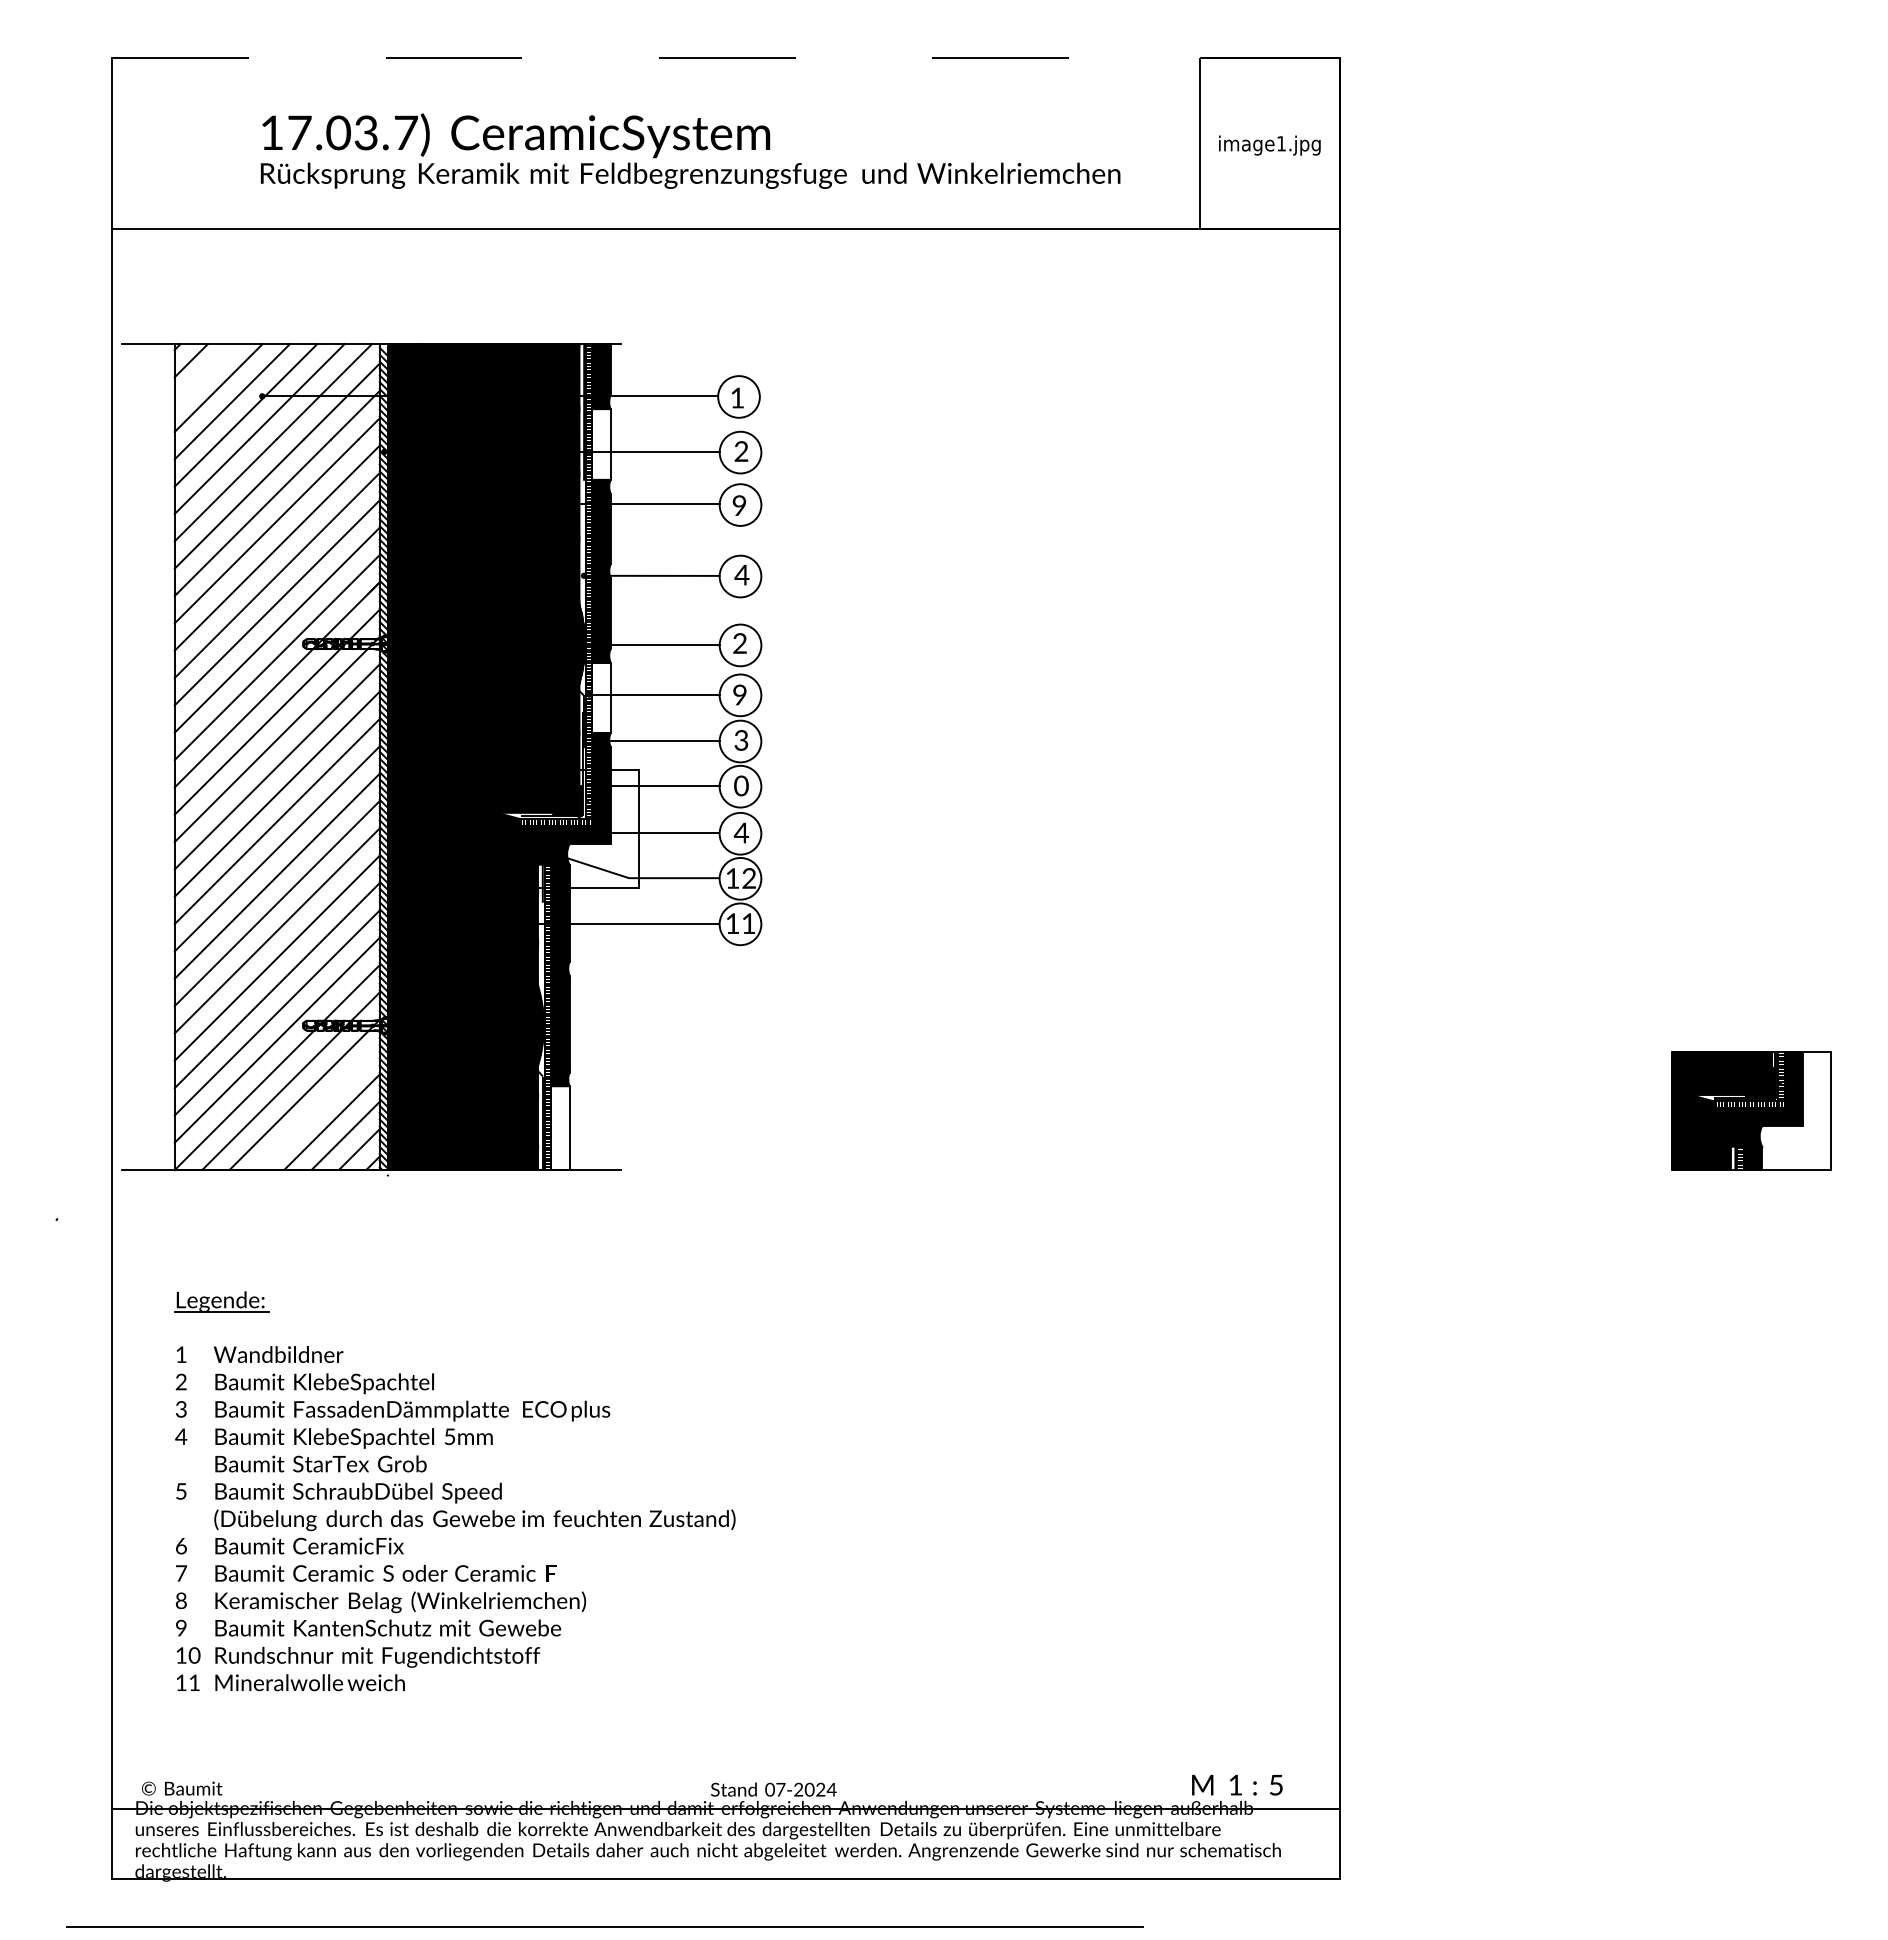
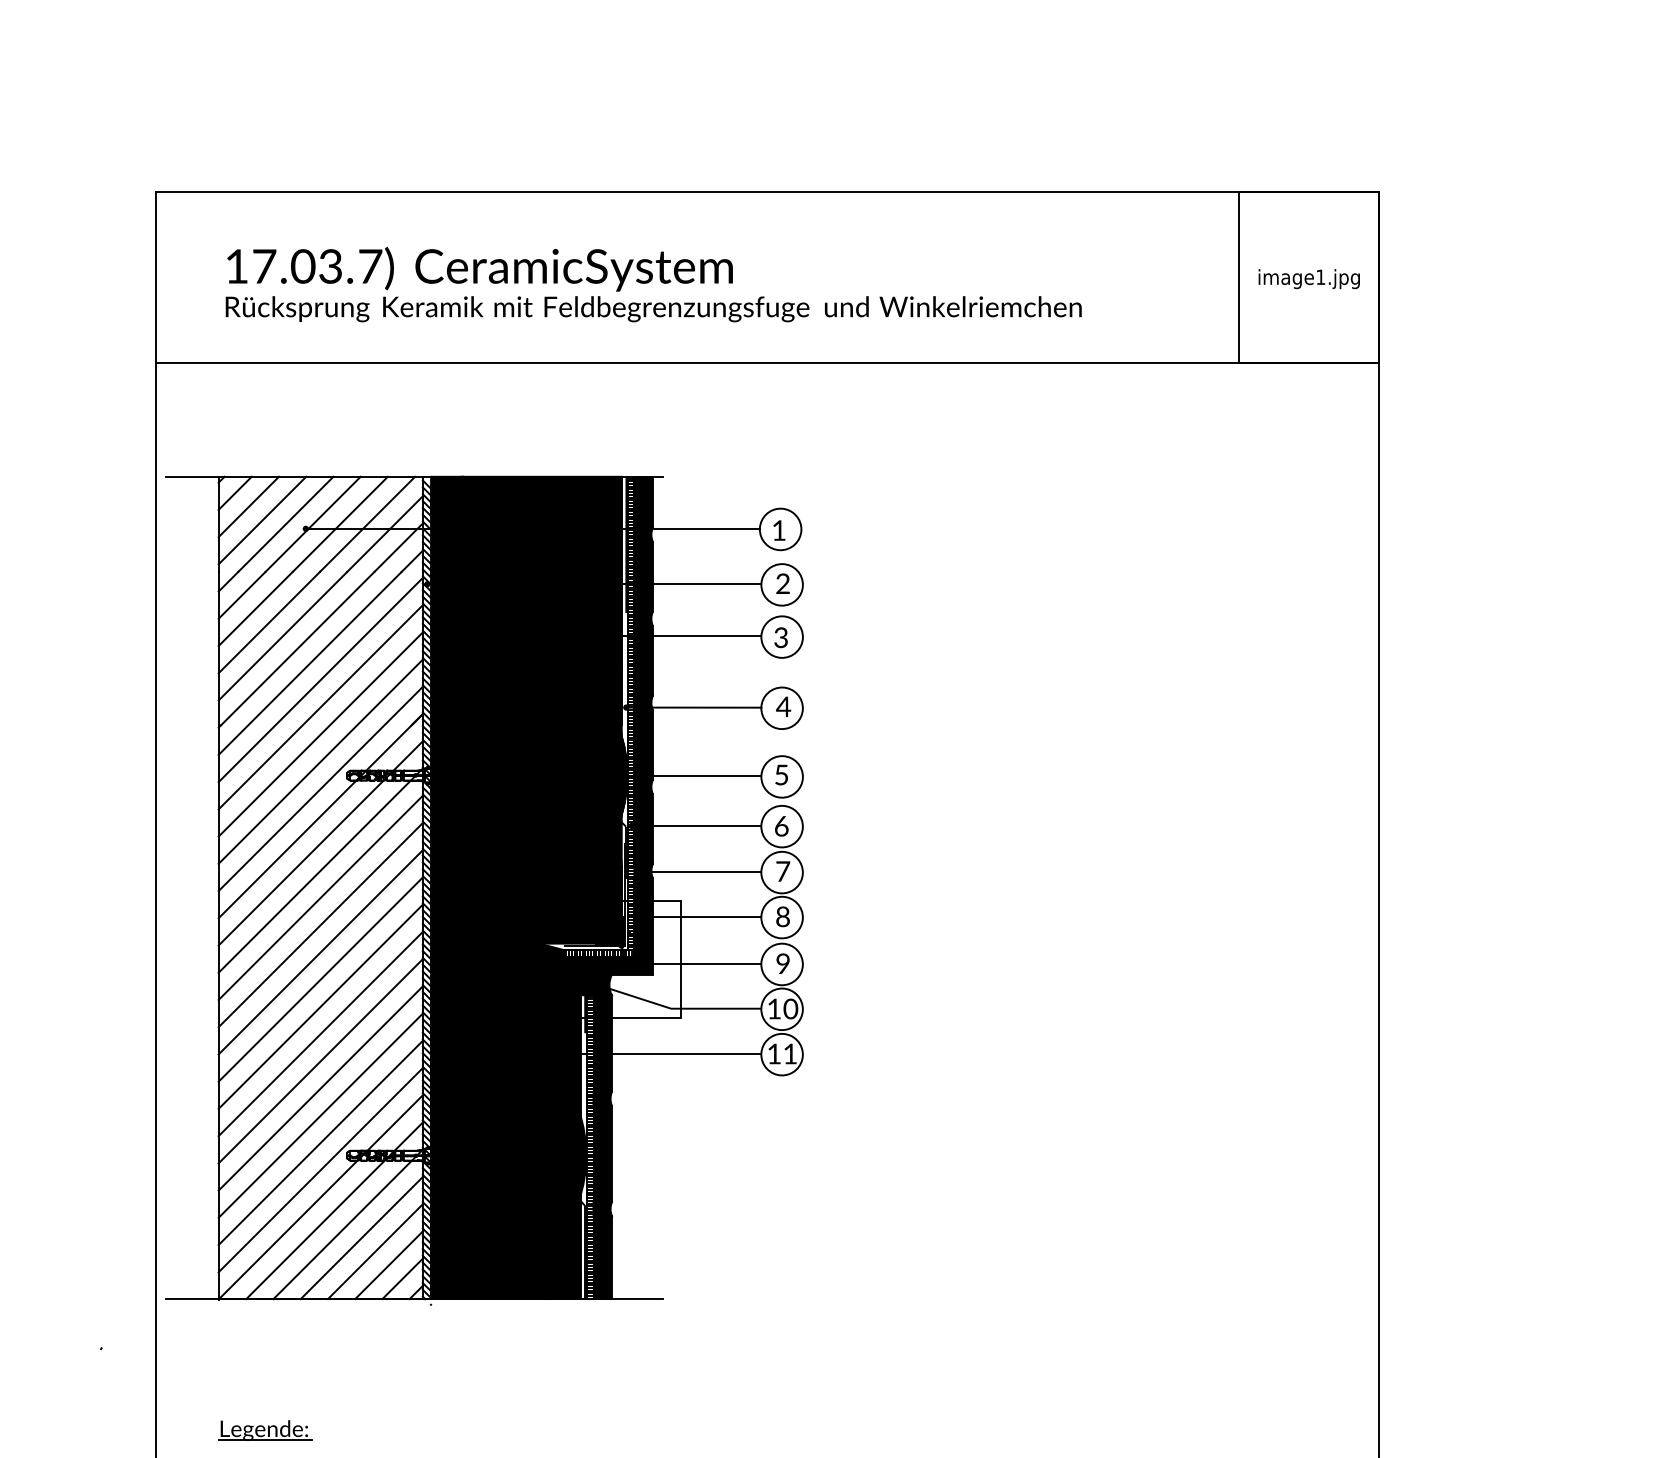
line: (726, 58) -> (768, 192), dashed -> solid
text: (690, 150) -> (653, 284), moved
line: (204, 374) -> (248, 507), added
fill: (601, 444) -> (643, 576), added
text: (739, 505) -> (781, 637), 9 -> 3
text: (739, 643) -> (781, 774), 2 -> 5
text: (739, 694) -> (781, 825), 9 -> 6
fill: (601, 697) -> (643, 828), added
text: (741, 740) -> (783, 871), 3 -> 7
text: (741, 786) -> (783, 917), 0 -> 8
text: (741, 832) -> (783, 963), 4 -> 9
text: (749, 878) -> (791, 1009), 12 -> 10
line: (318, 1108) -> (361, 1238), added
fill: (560, 1127) -> (602, 1256), added

